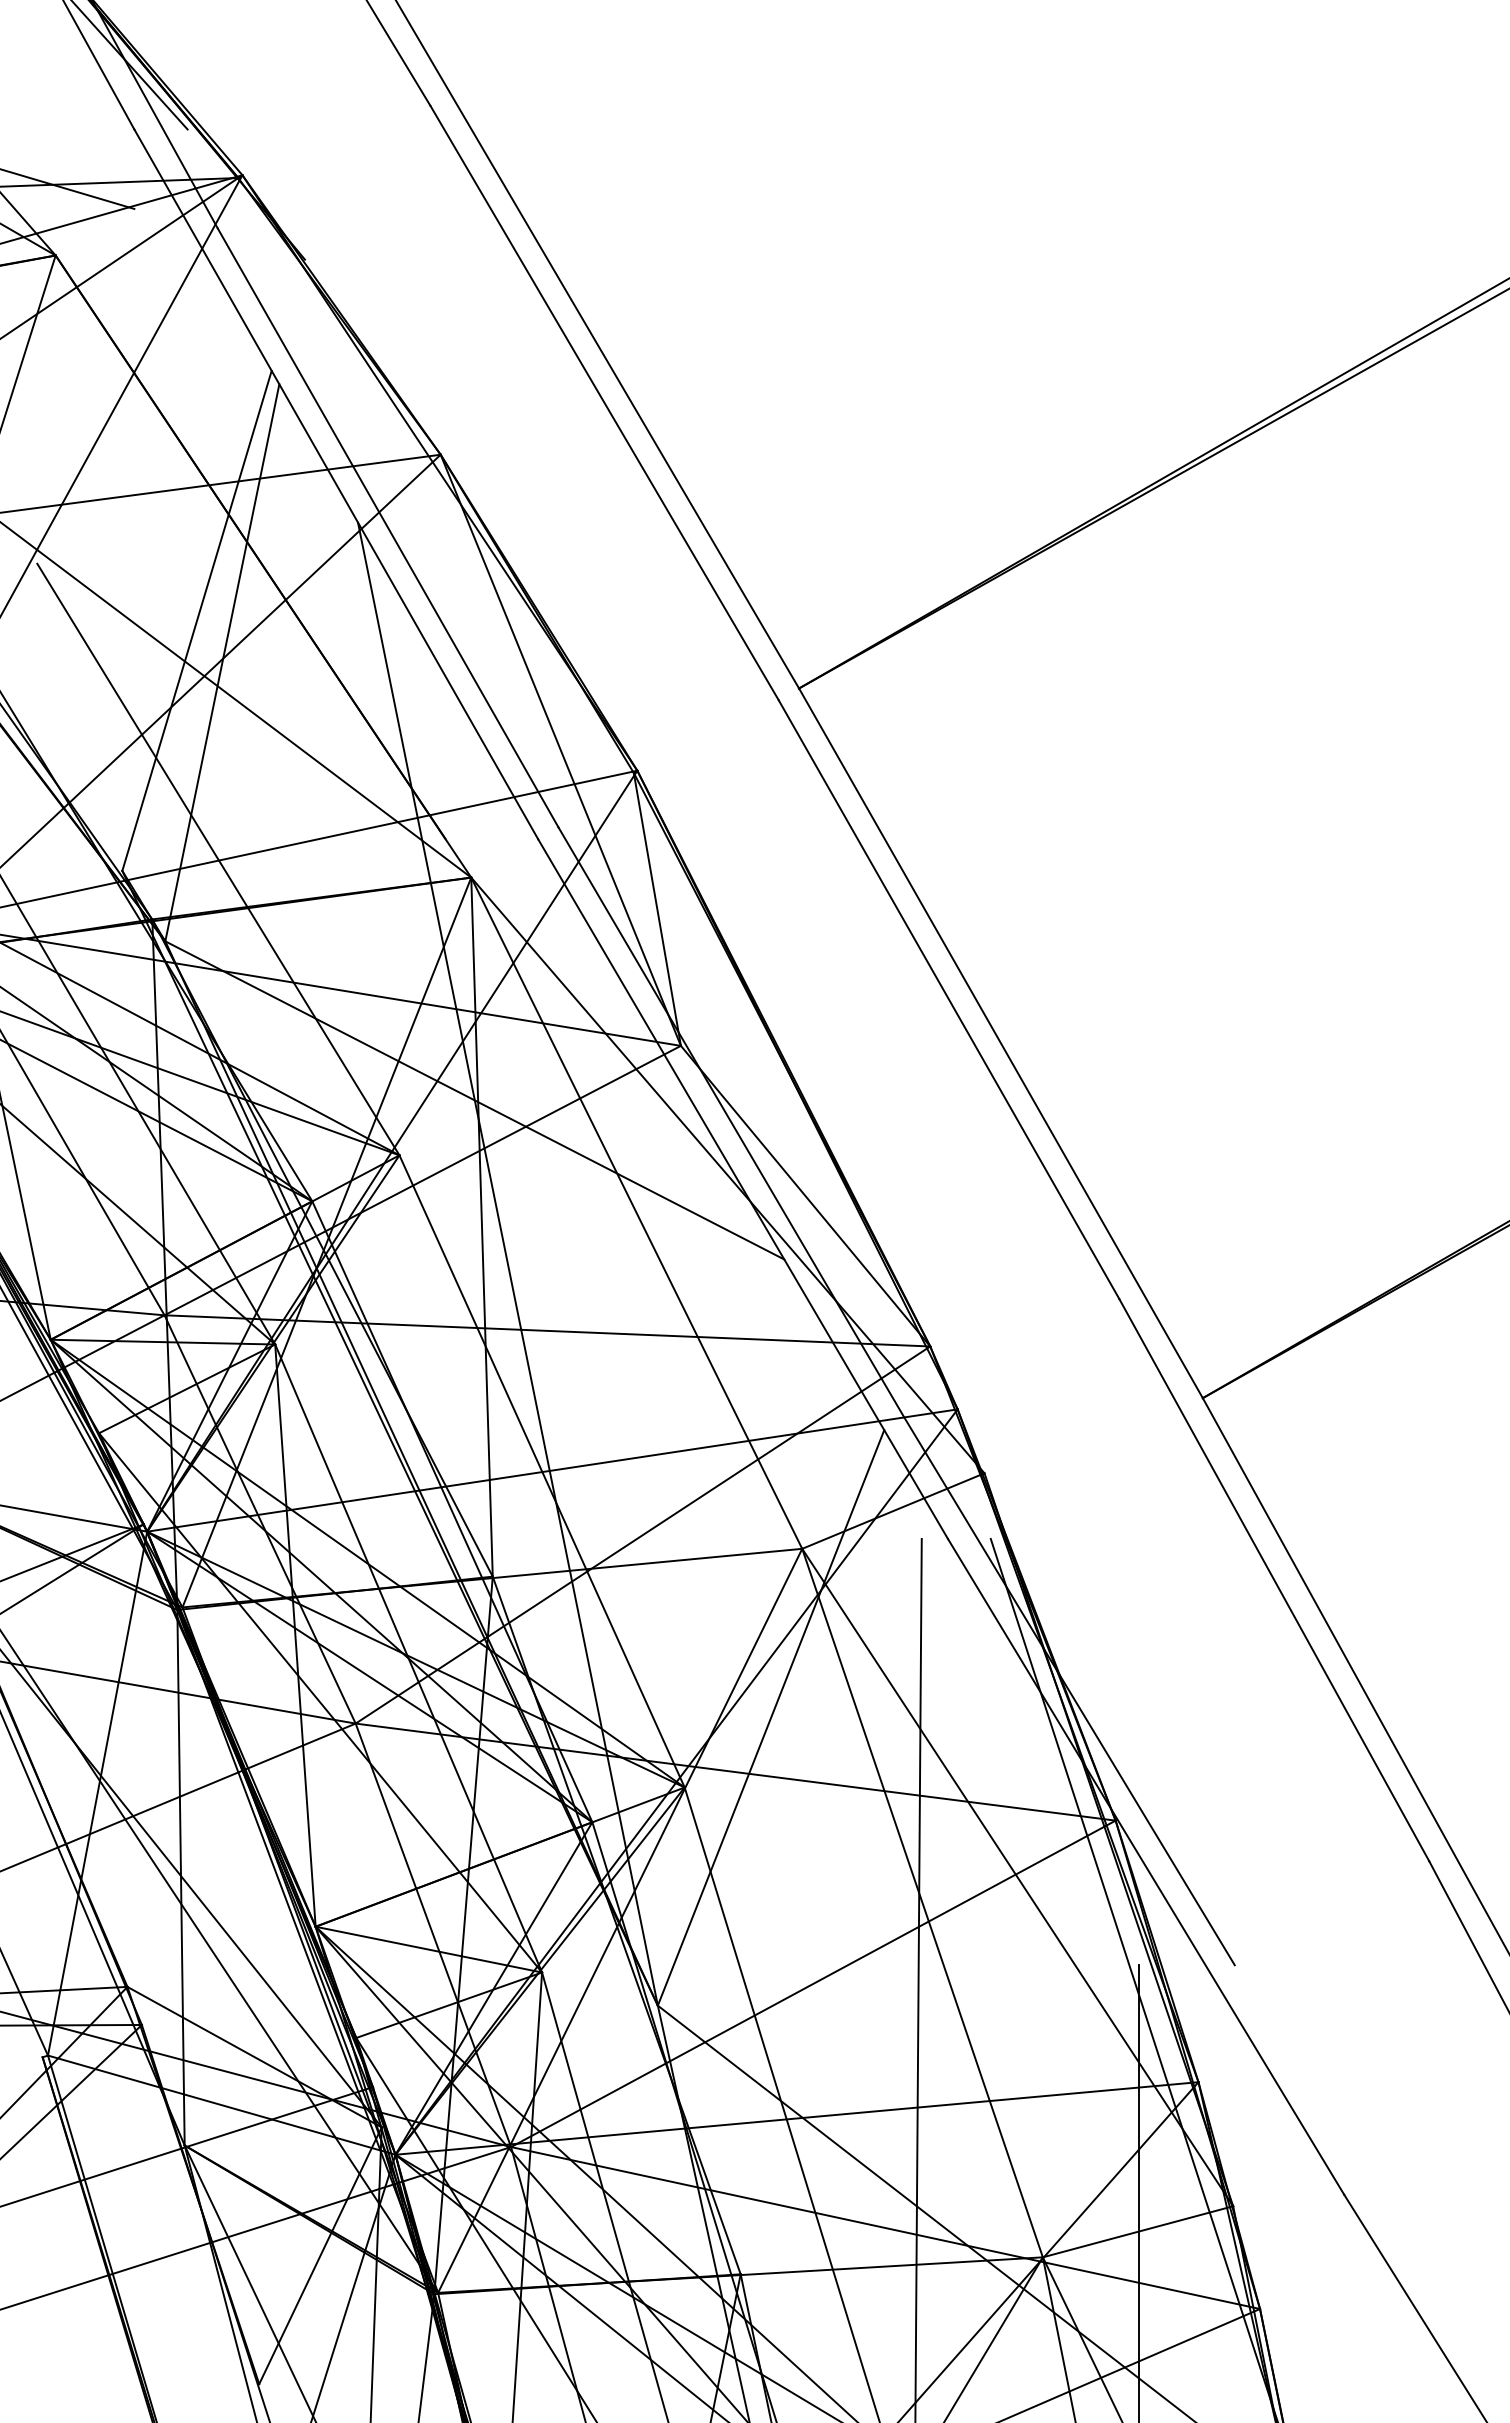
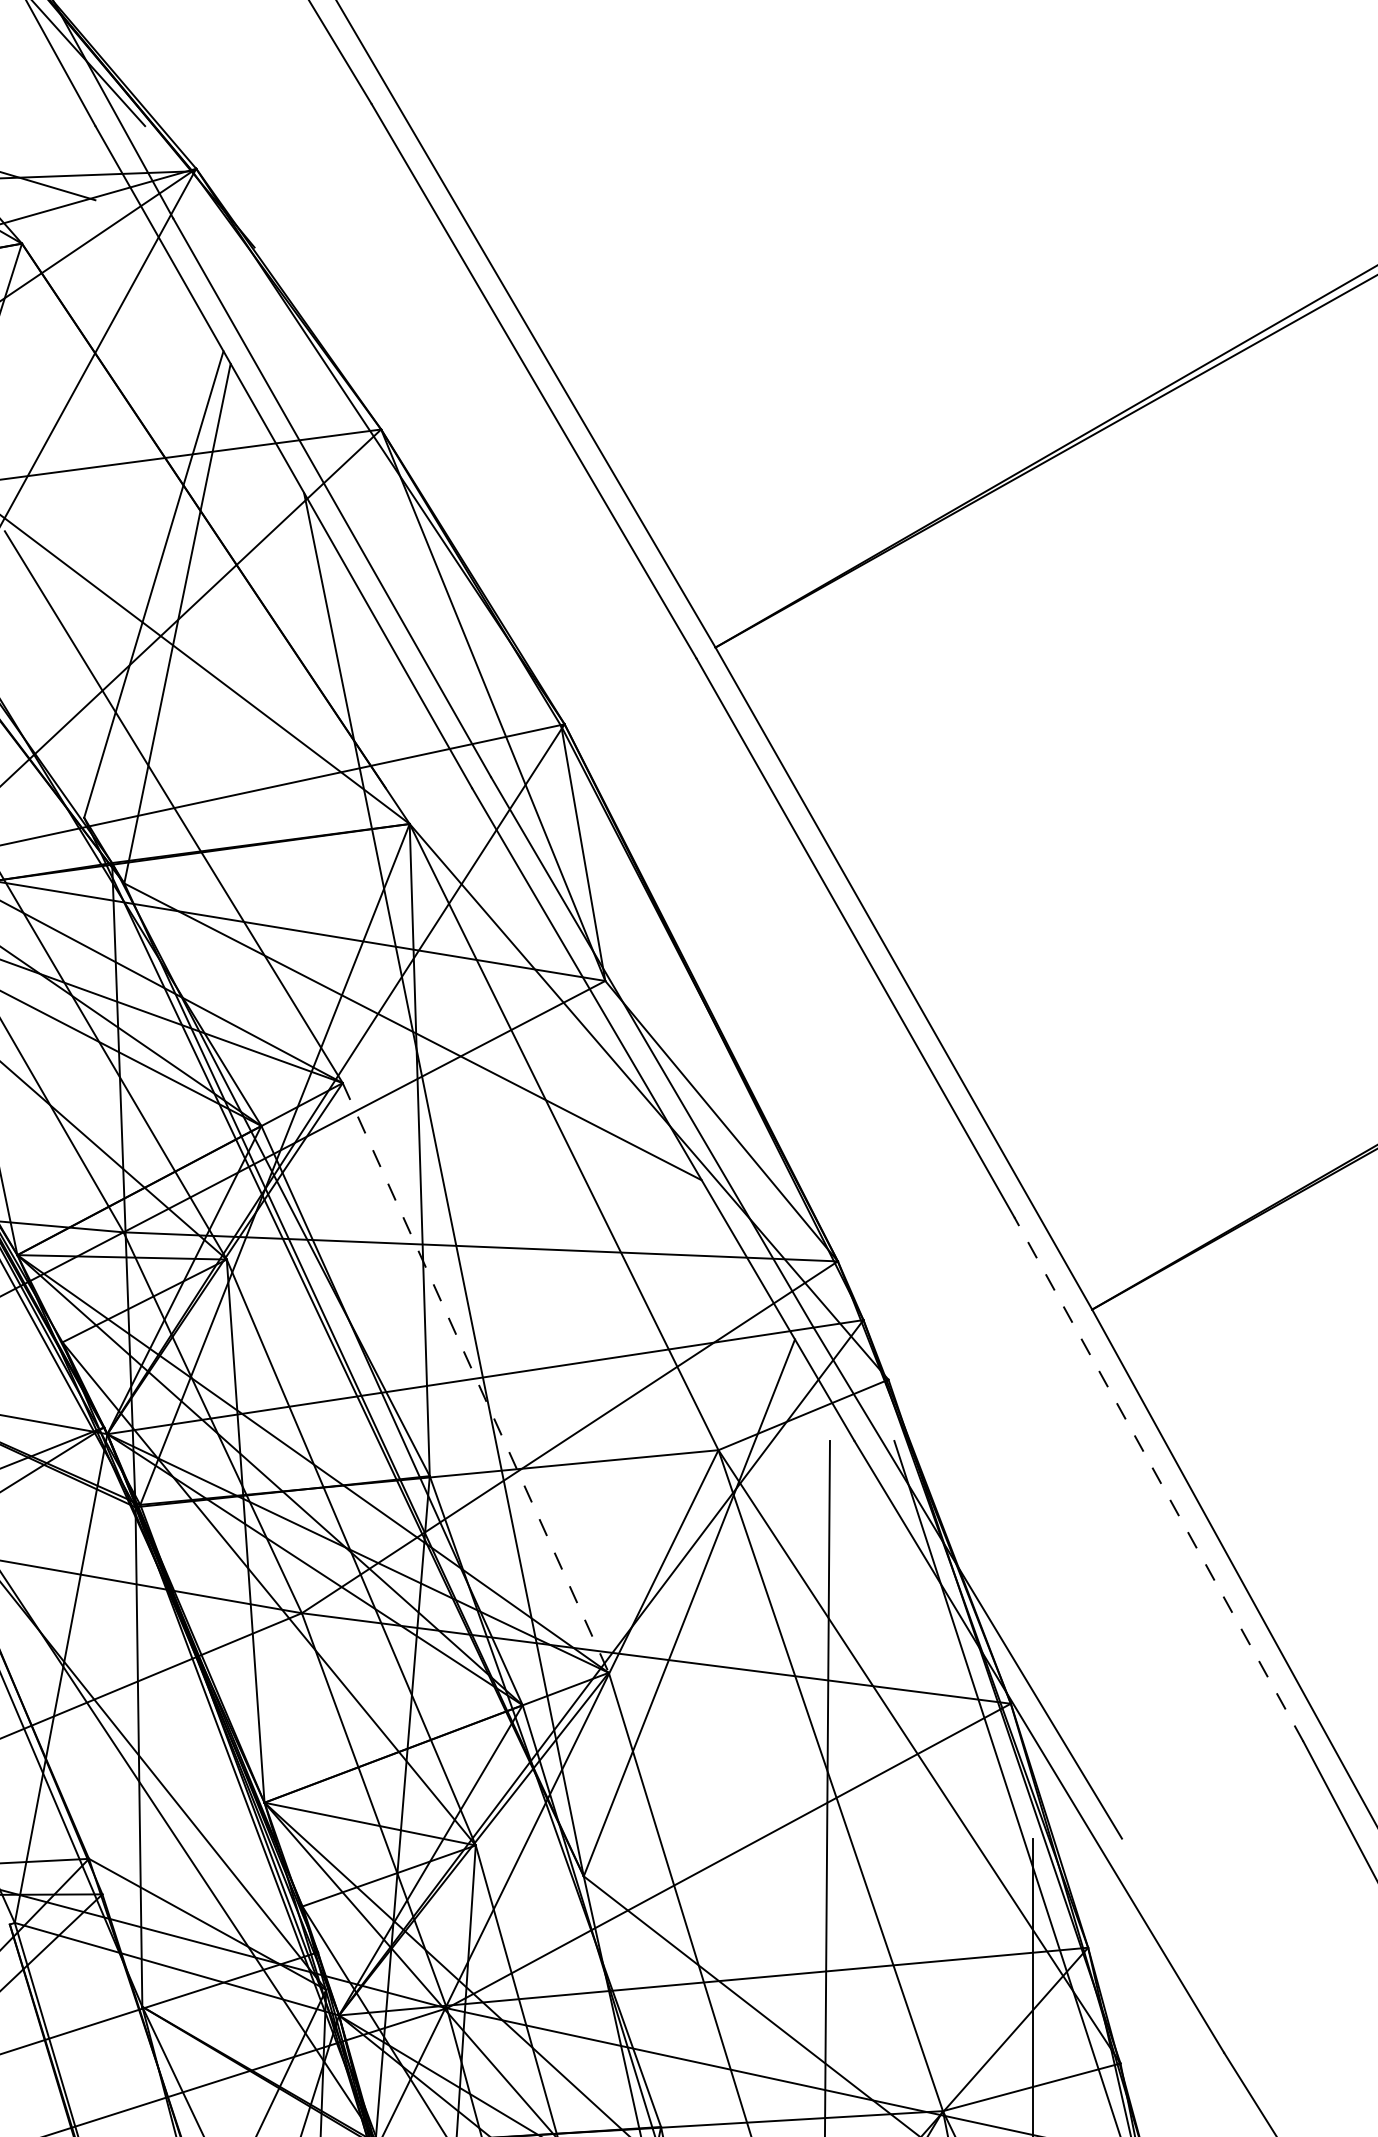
line: (542, 1471) -> (476, 1378), solid -> dashed
line: (1274, 1580) -> (1159, 1479), solid -> dashed

